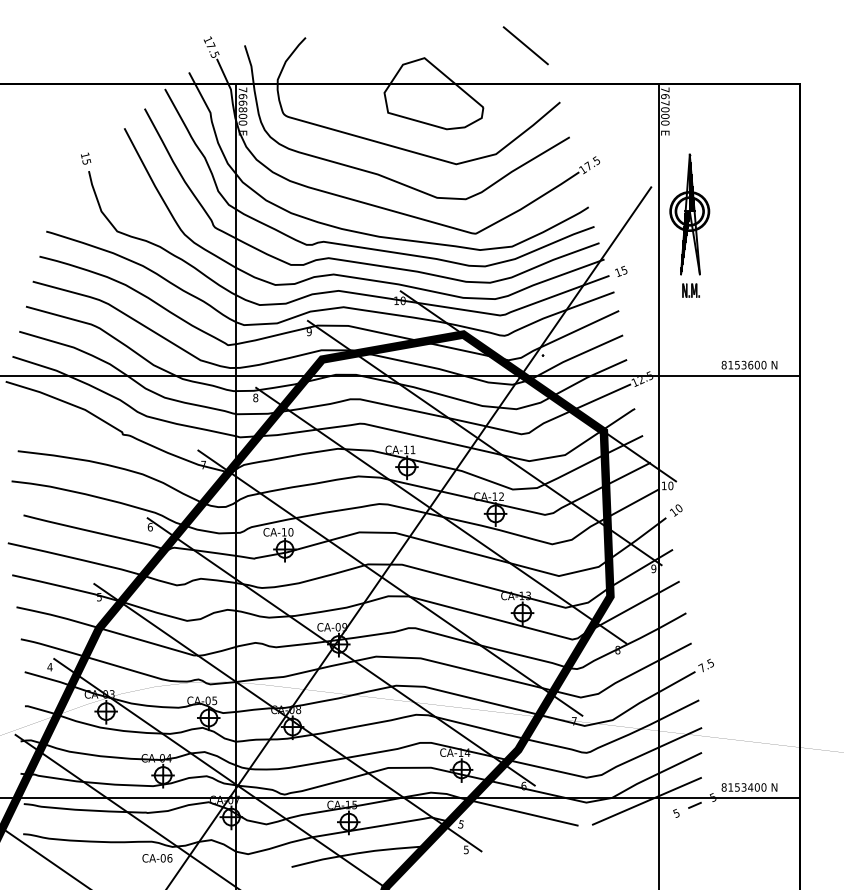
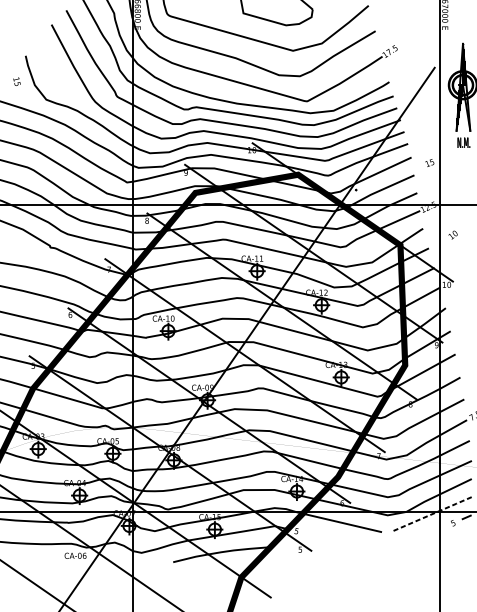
text: (86, 158) -> (17, 81), moved
text: (621, 270) -> (430, 162), moved
text: (676, 510) -> (453, 235), moved
line: (648, 800) -> (432, 513), solid -> dashed

